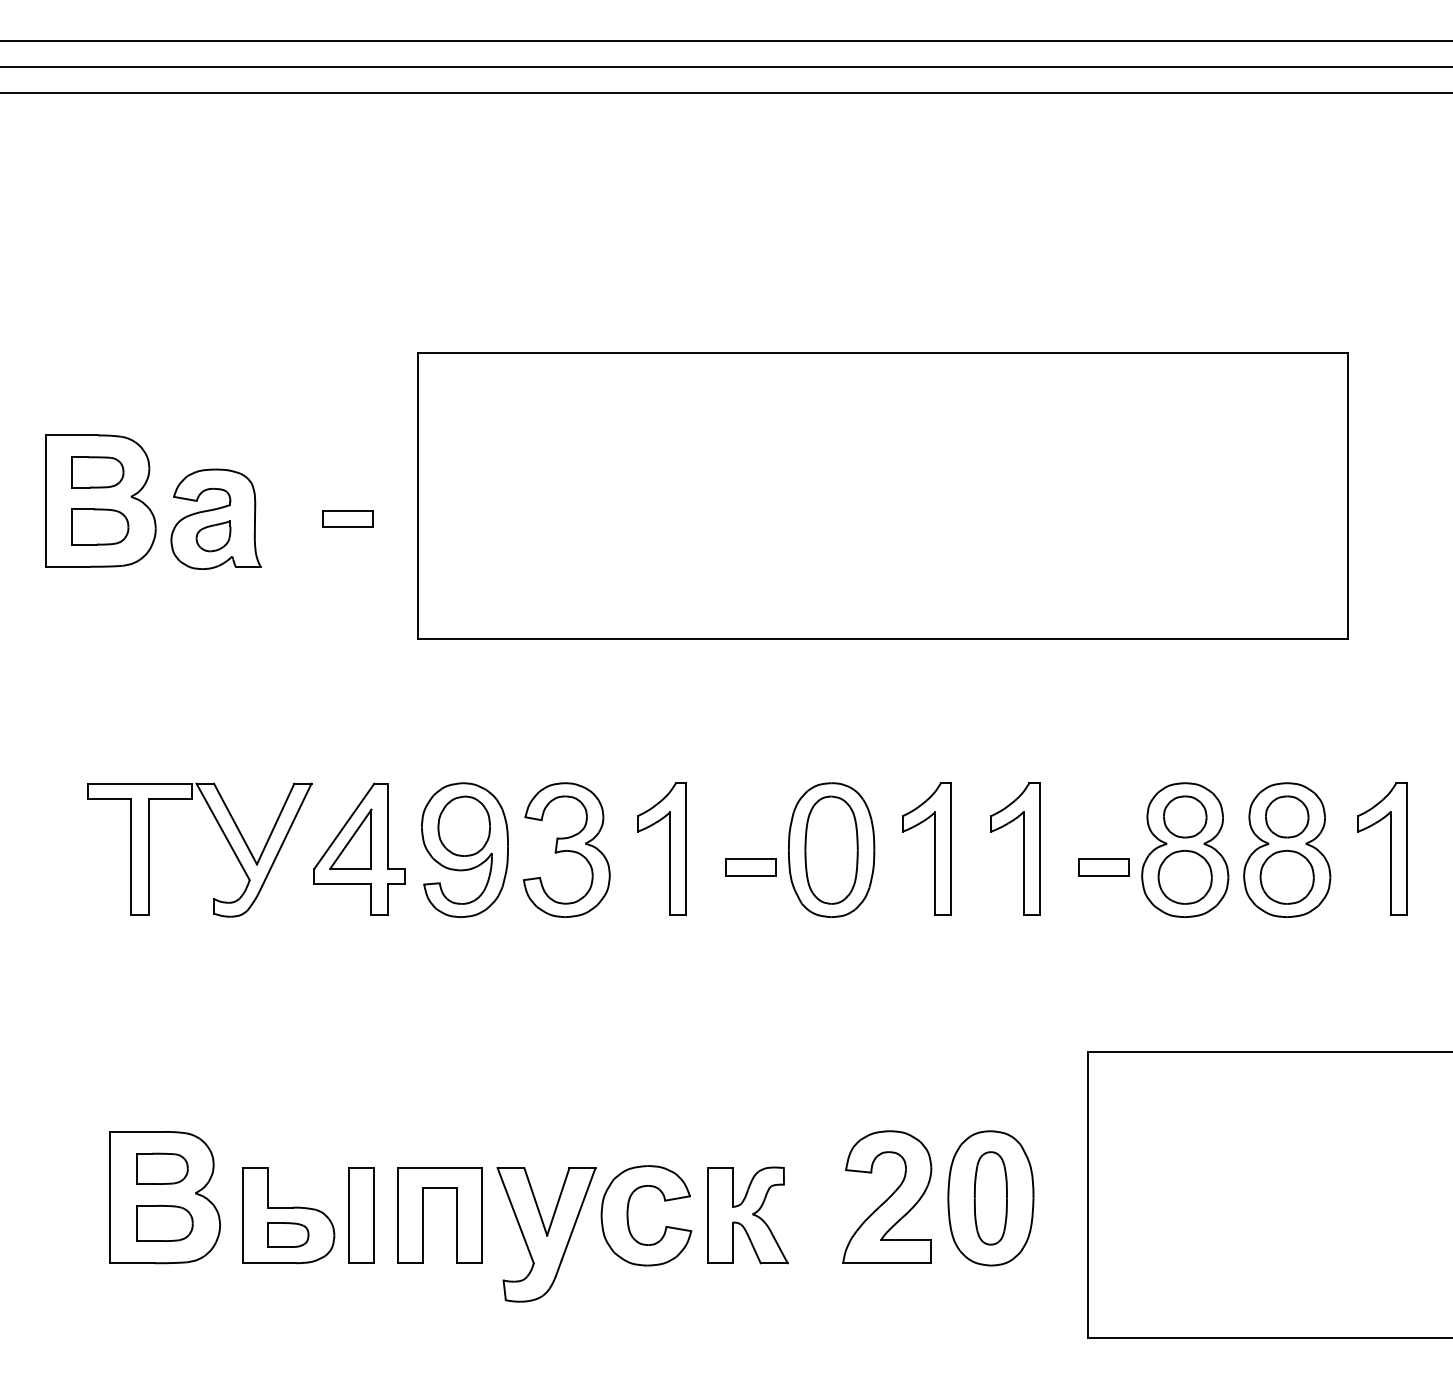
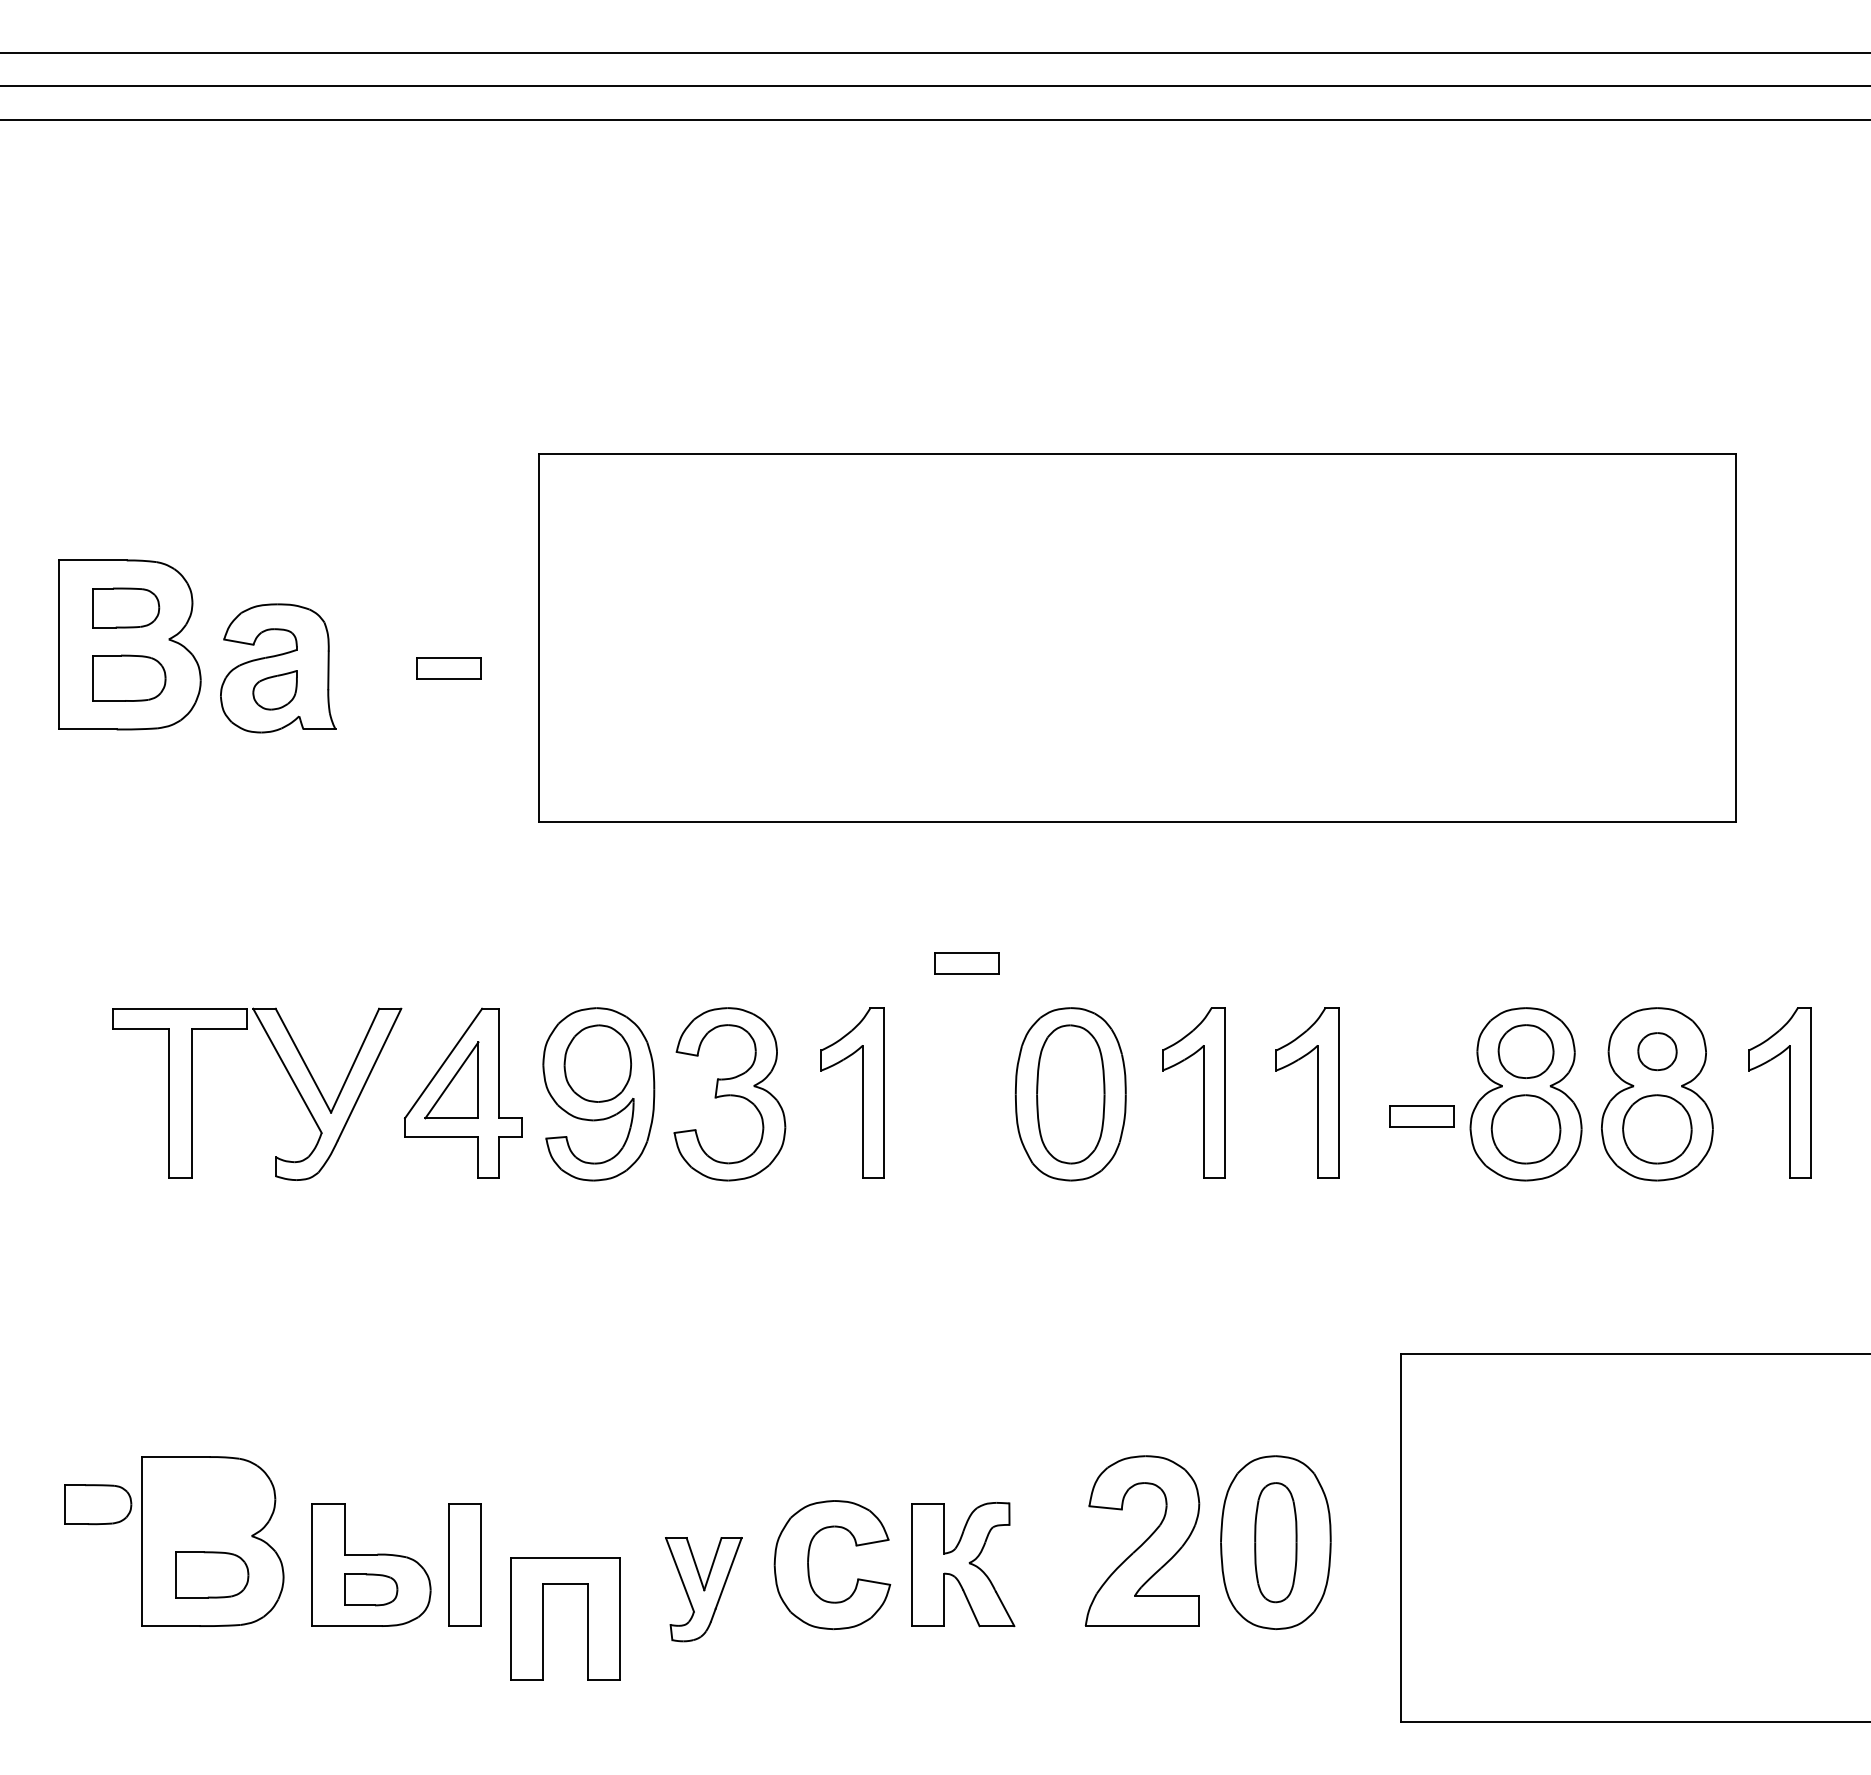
part: (1287, 816) -> (1657, 1050), size x0.7
part: (750, 867) -> (966, 963), moved
part: (162, 1168) -> (98, 1504), moved
part: (423, 1215) -> (544, 1618), moved
part: (546, 1234) -> (703, 1589), size x0.6

